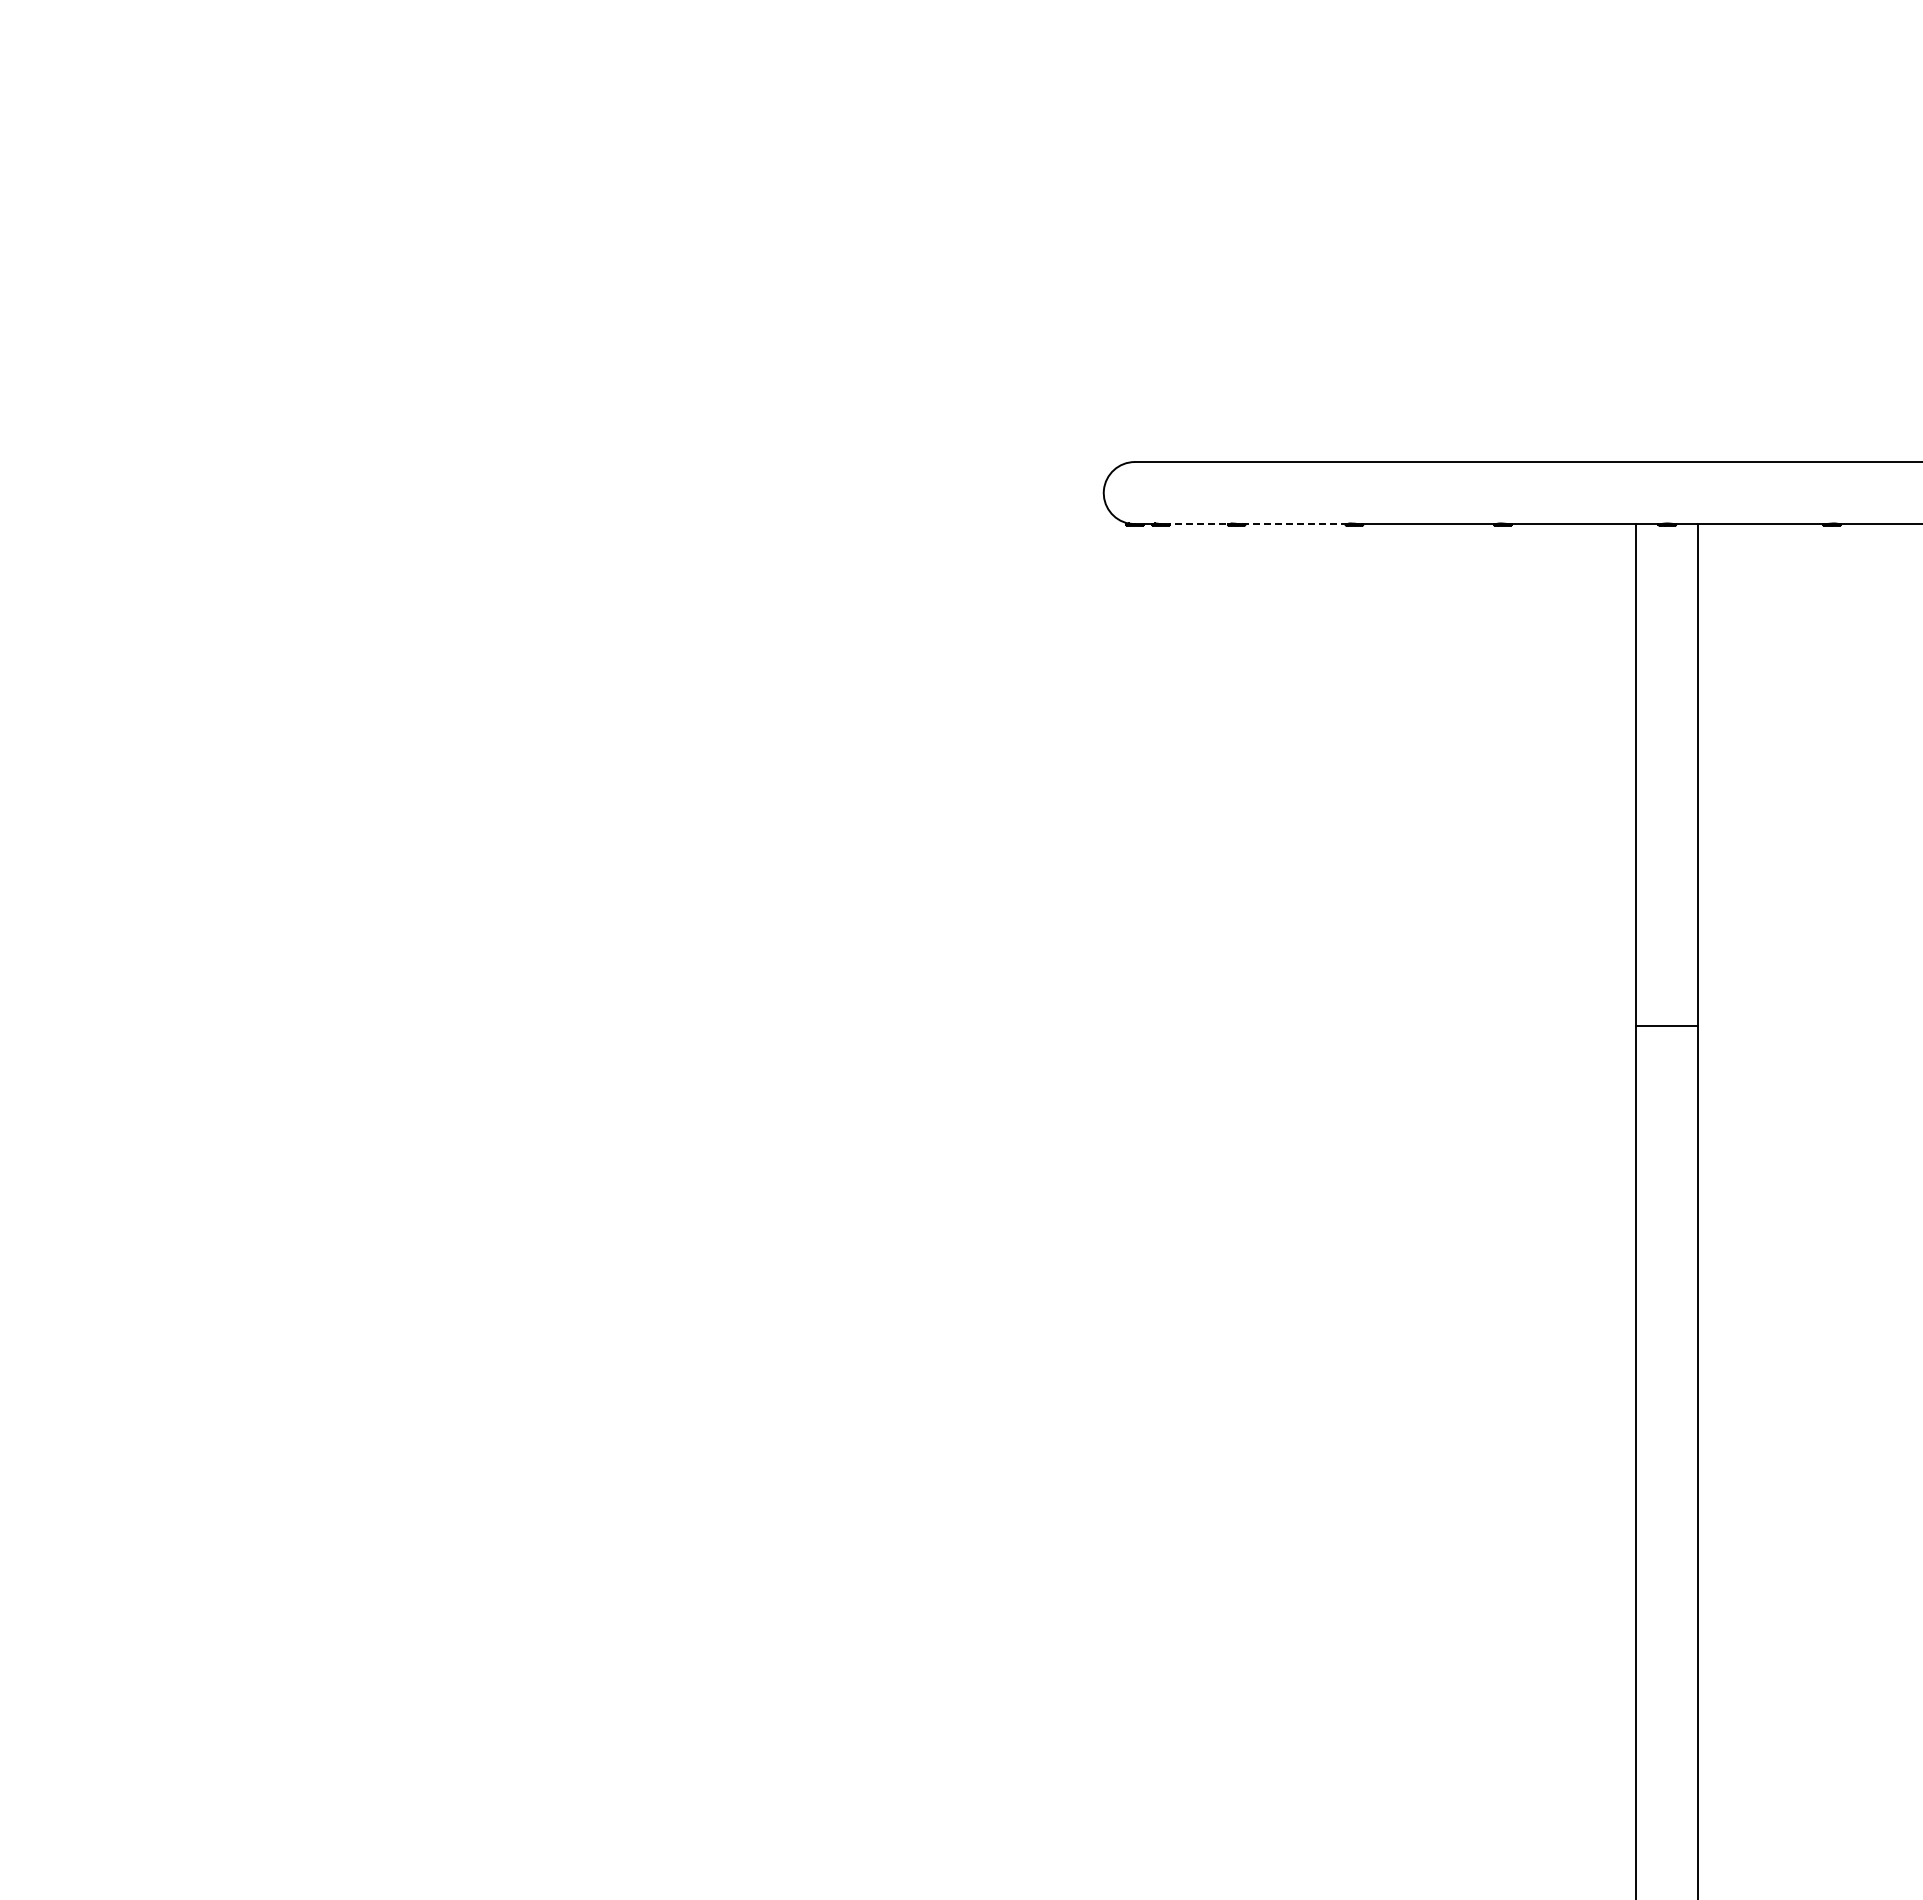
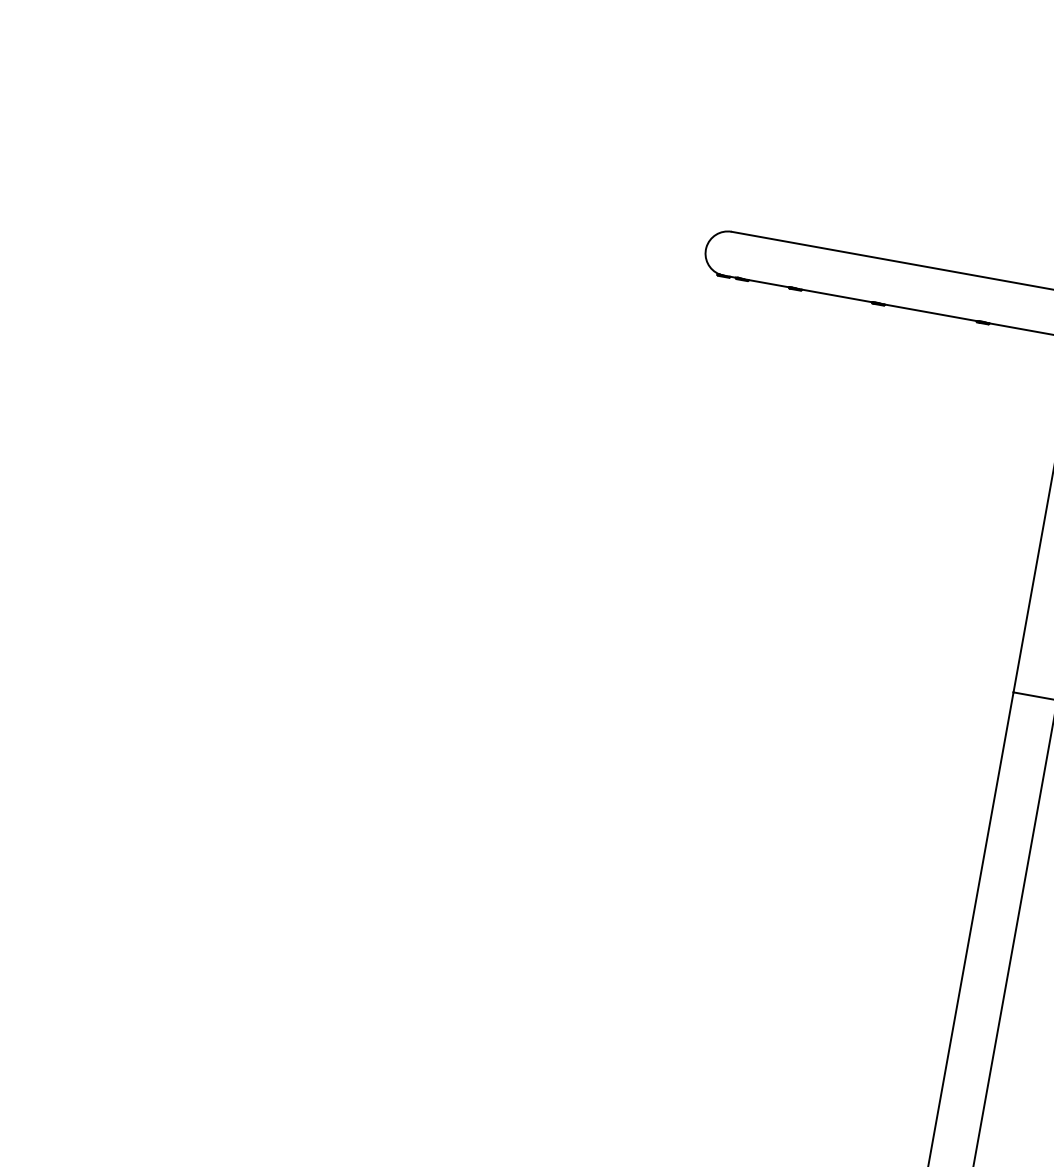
line: (1195, 524) -> (766, 283), dashed -> solid
line: (1293, 524) -> (835, 295), dashed -> solid

